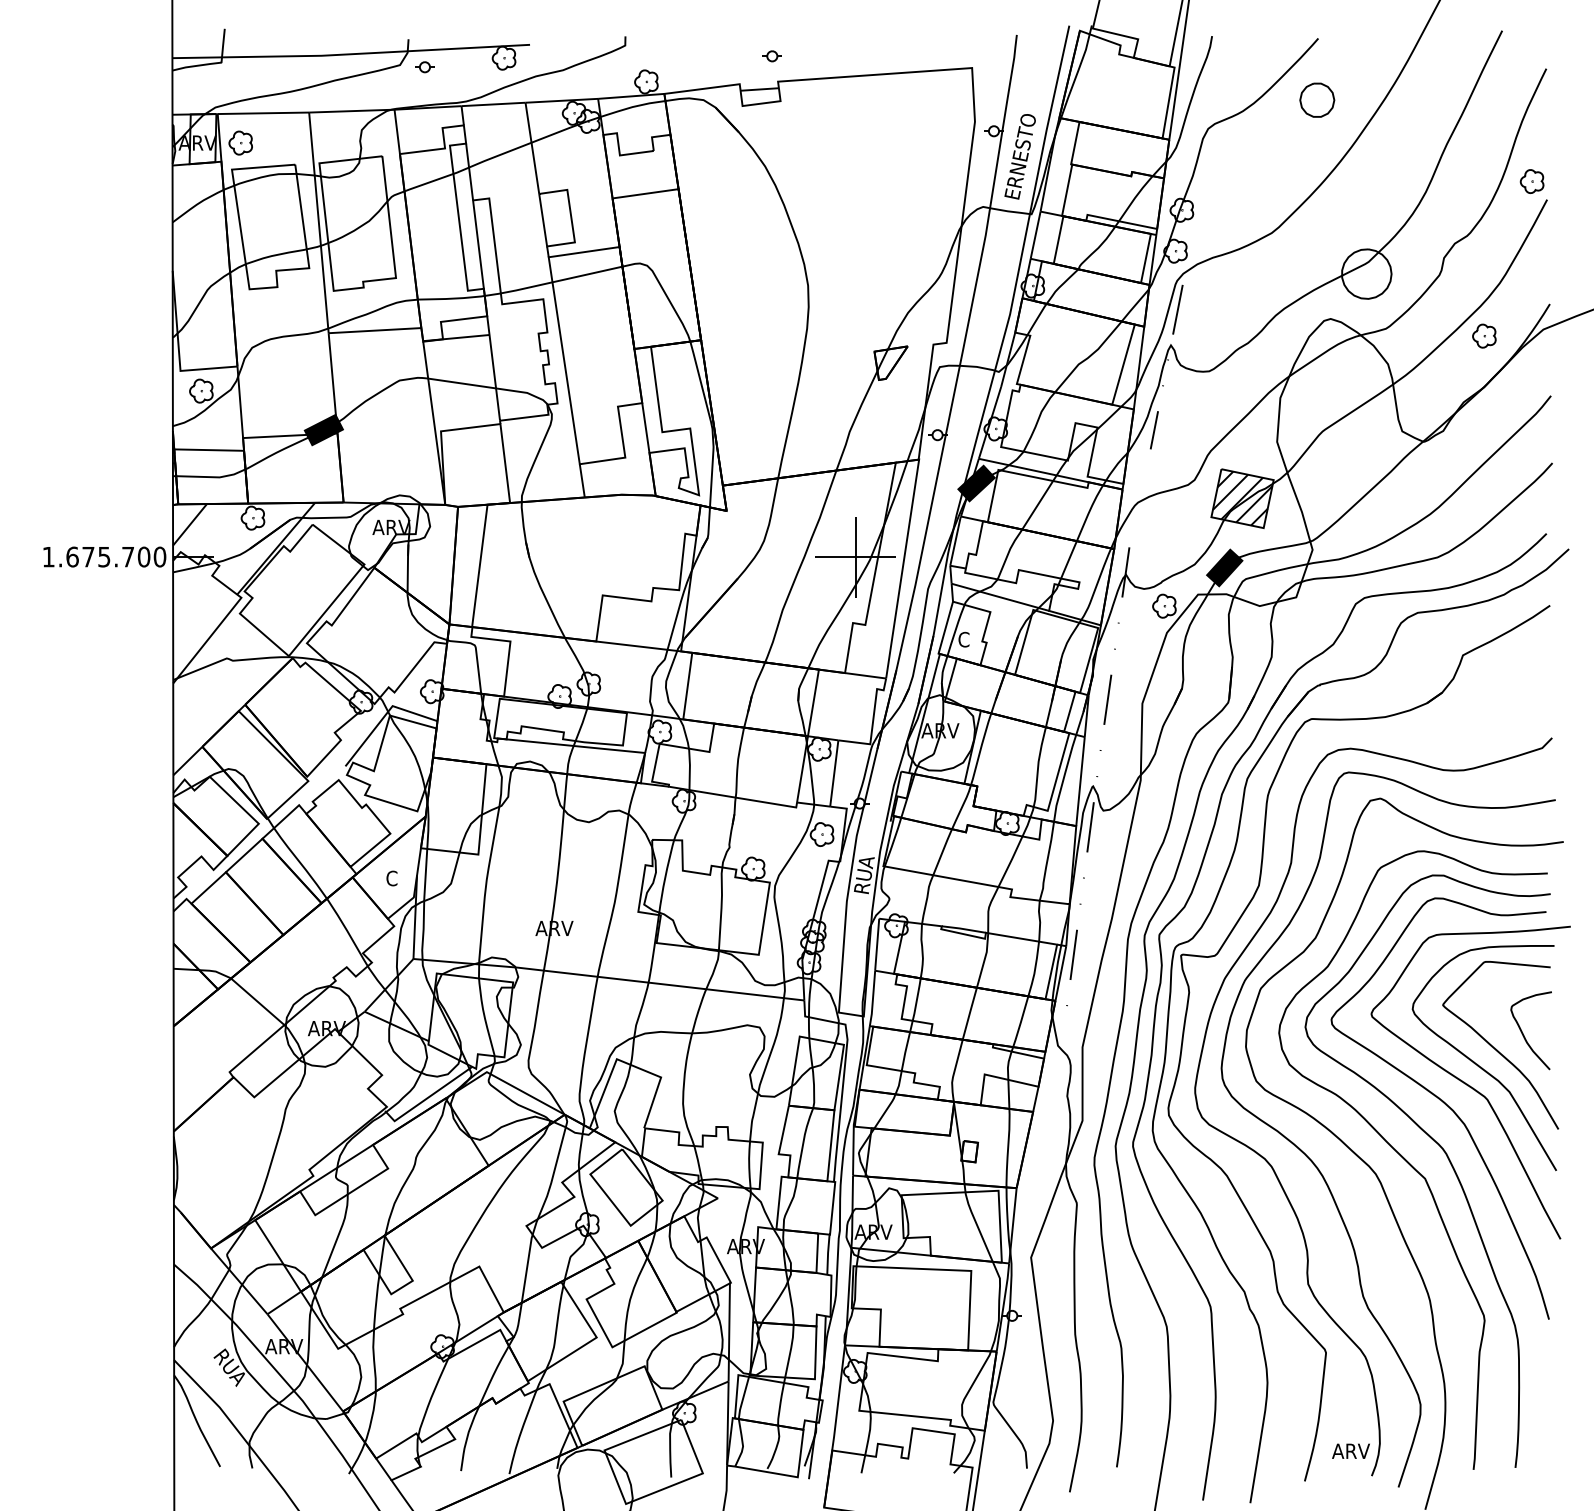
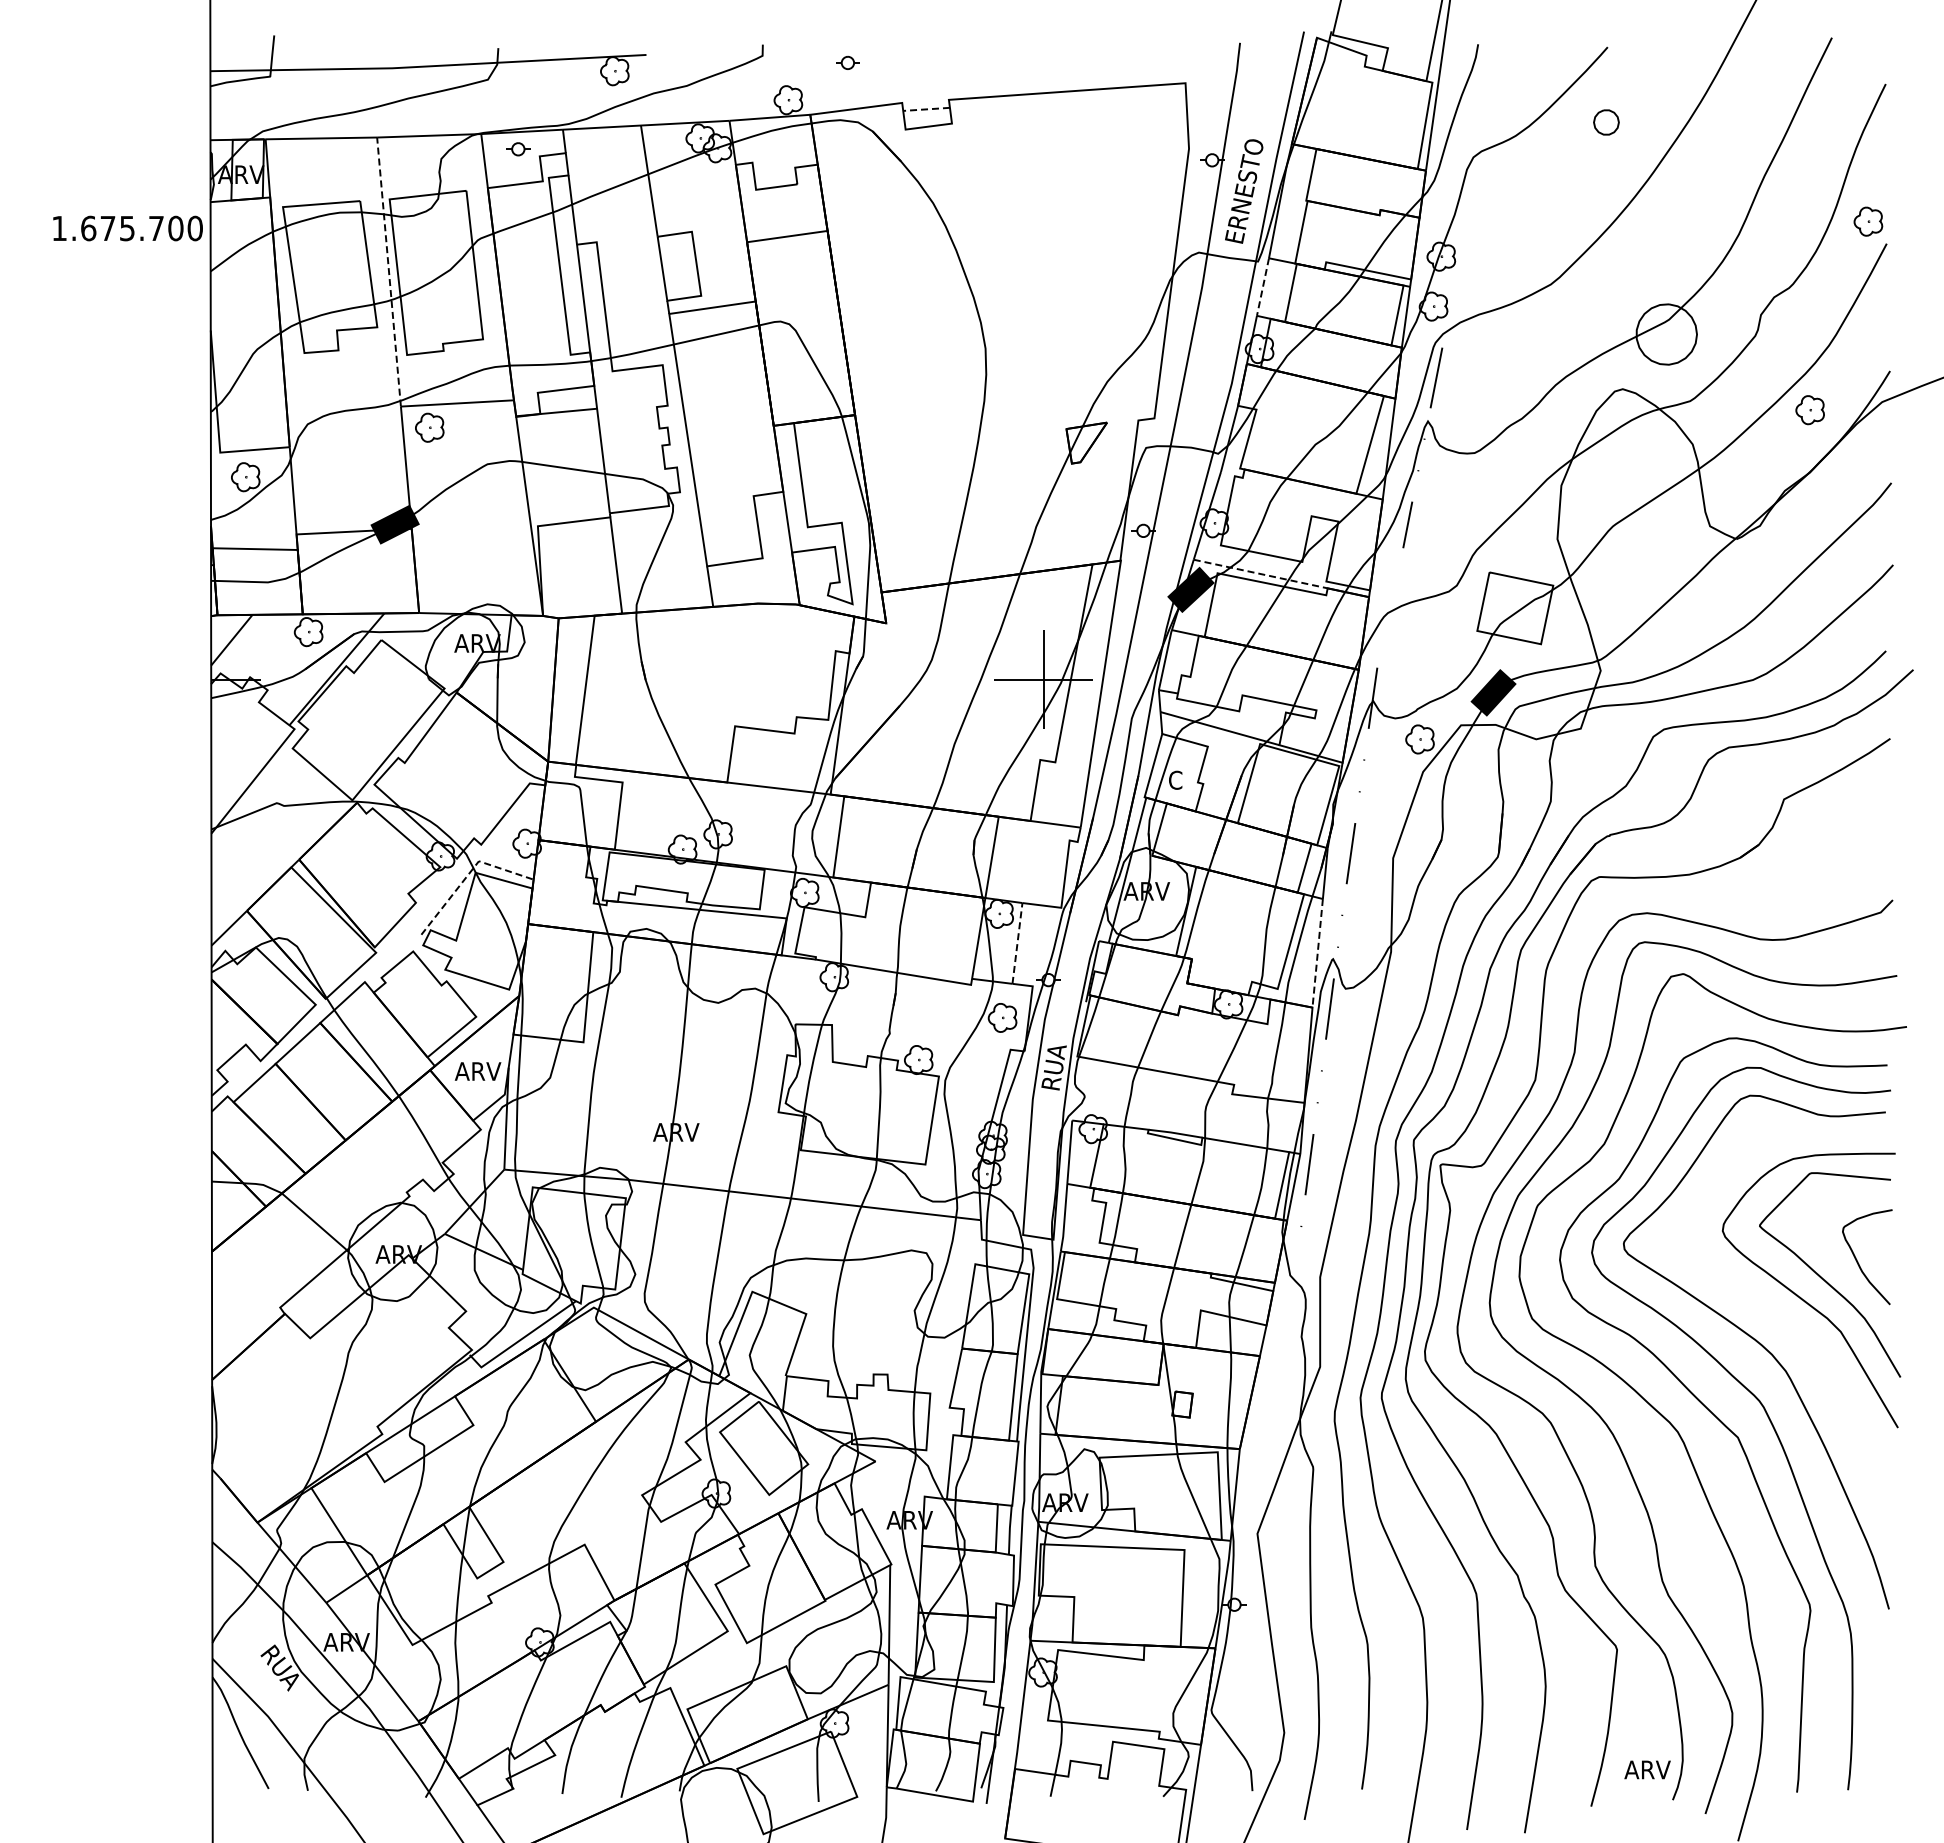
part: (771, 55) -> (847, 62), moved
part: (425, 67) -> (518, 149), moved
line: (759, 89) -> (926, 109), solid -> dashed
part: (1317, 100) -> (1606, 122), size x0.6
part: (240, 142) -> (429, 427), moved
line: (318, 222) -> (388, 271), solid -> dashed
line: (1035, 235) -> (1262, 287), solid -> dashed
line: (1034, 470) -> (1261, 574), solid -> dashed
hatch: (1242, 498) -> (1515, 608), removed
text: (104, 557) -> (127, 228), moved
line: (384, 716) -> (468, 874), solid -> dashed
line: (834, 773) -> (1017, 943), solid -> dashed
line: (1080, 781) -> (1317, 953), solid -> dashed
text: (391, 878) -> (477, 1071), C -> ARV
curve: (1468, 1084) -> (1790, 1322), removed

